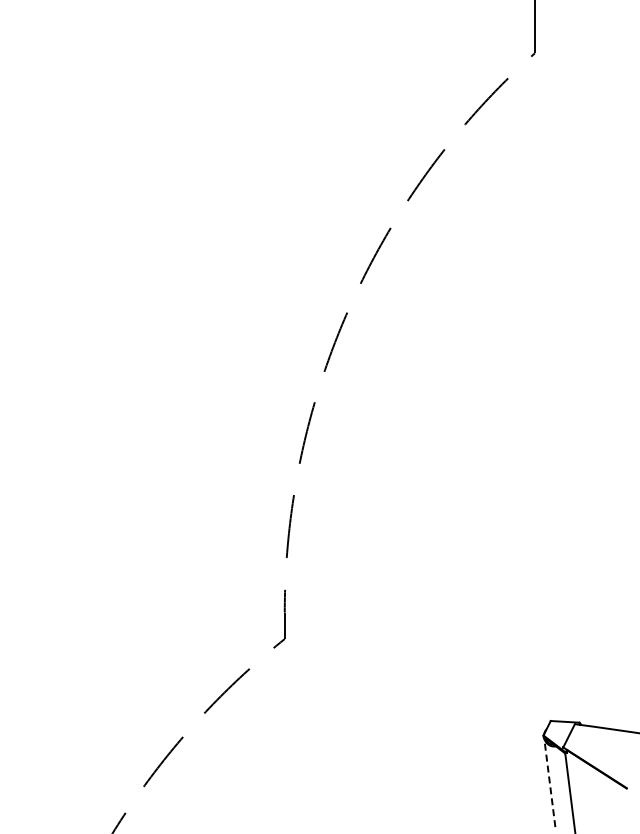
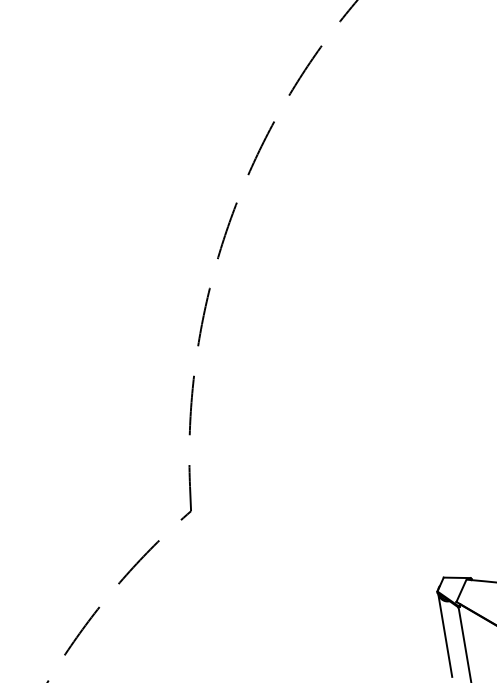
line: (549, 781) -> (444, 634), dashed -> solid

